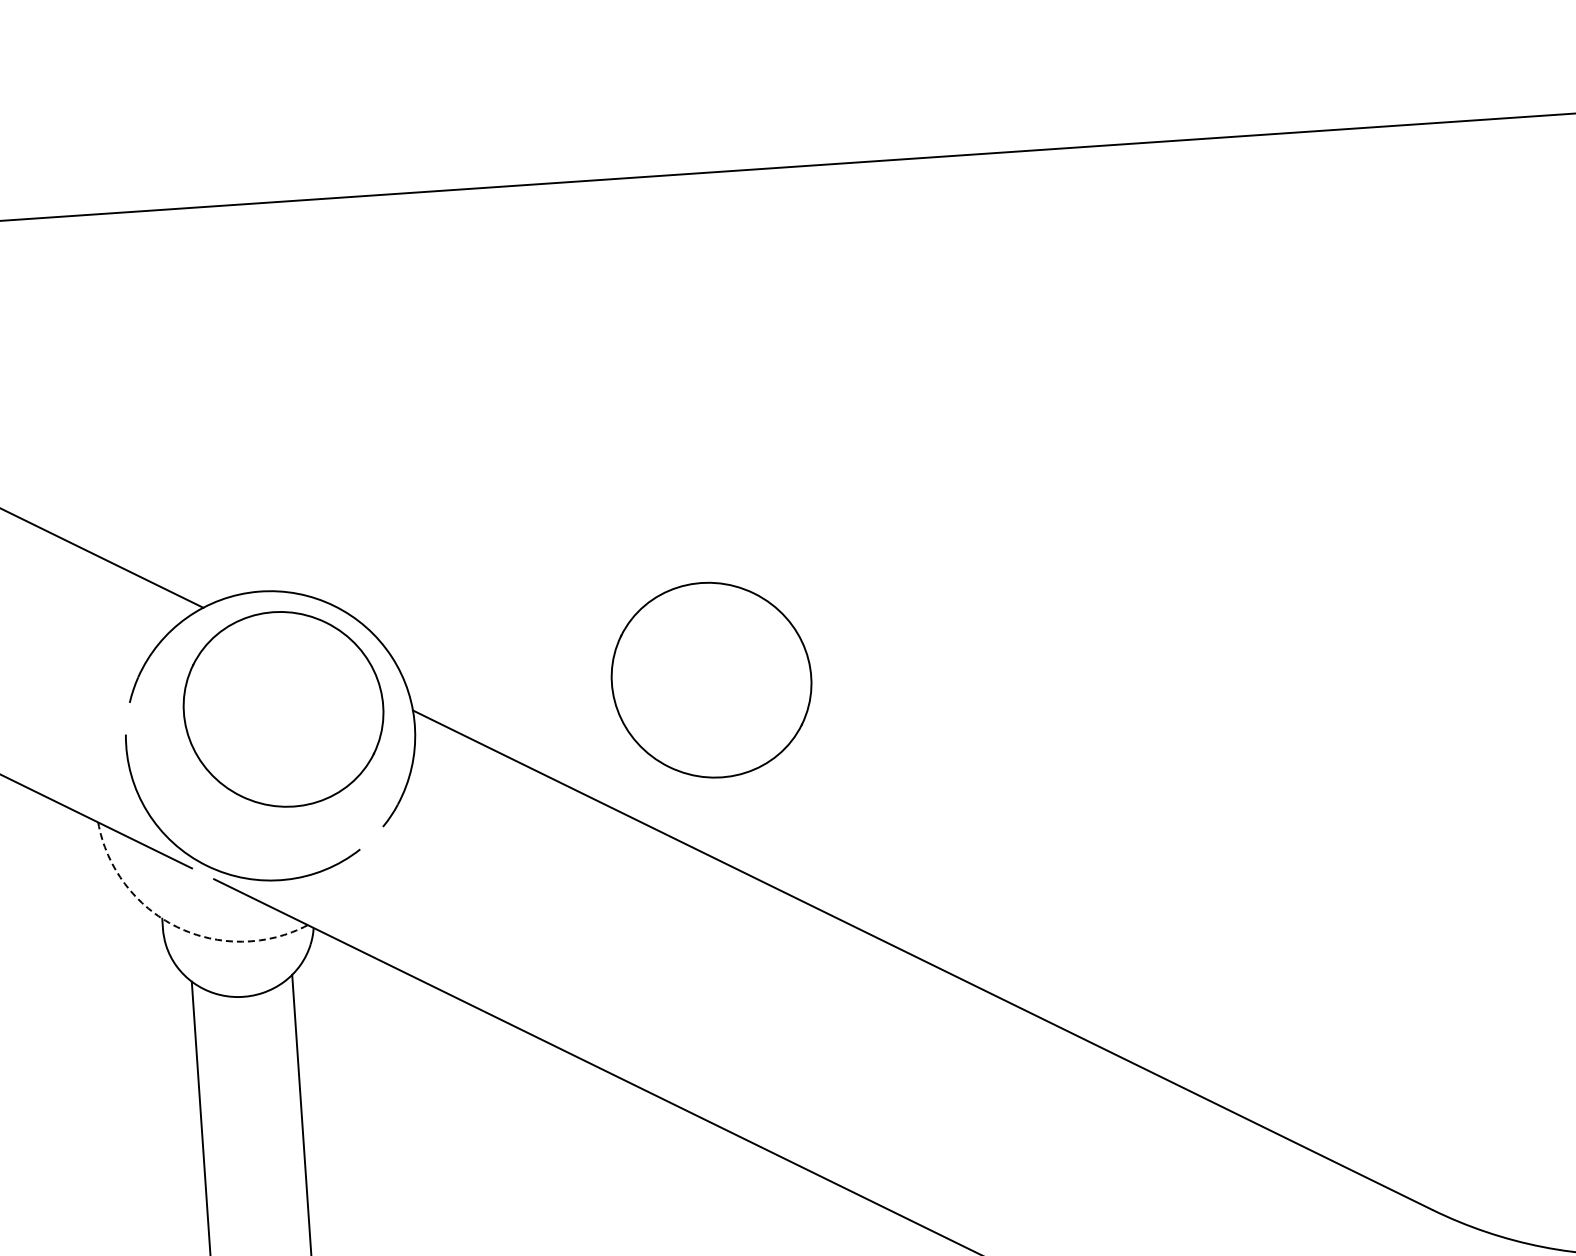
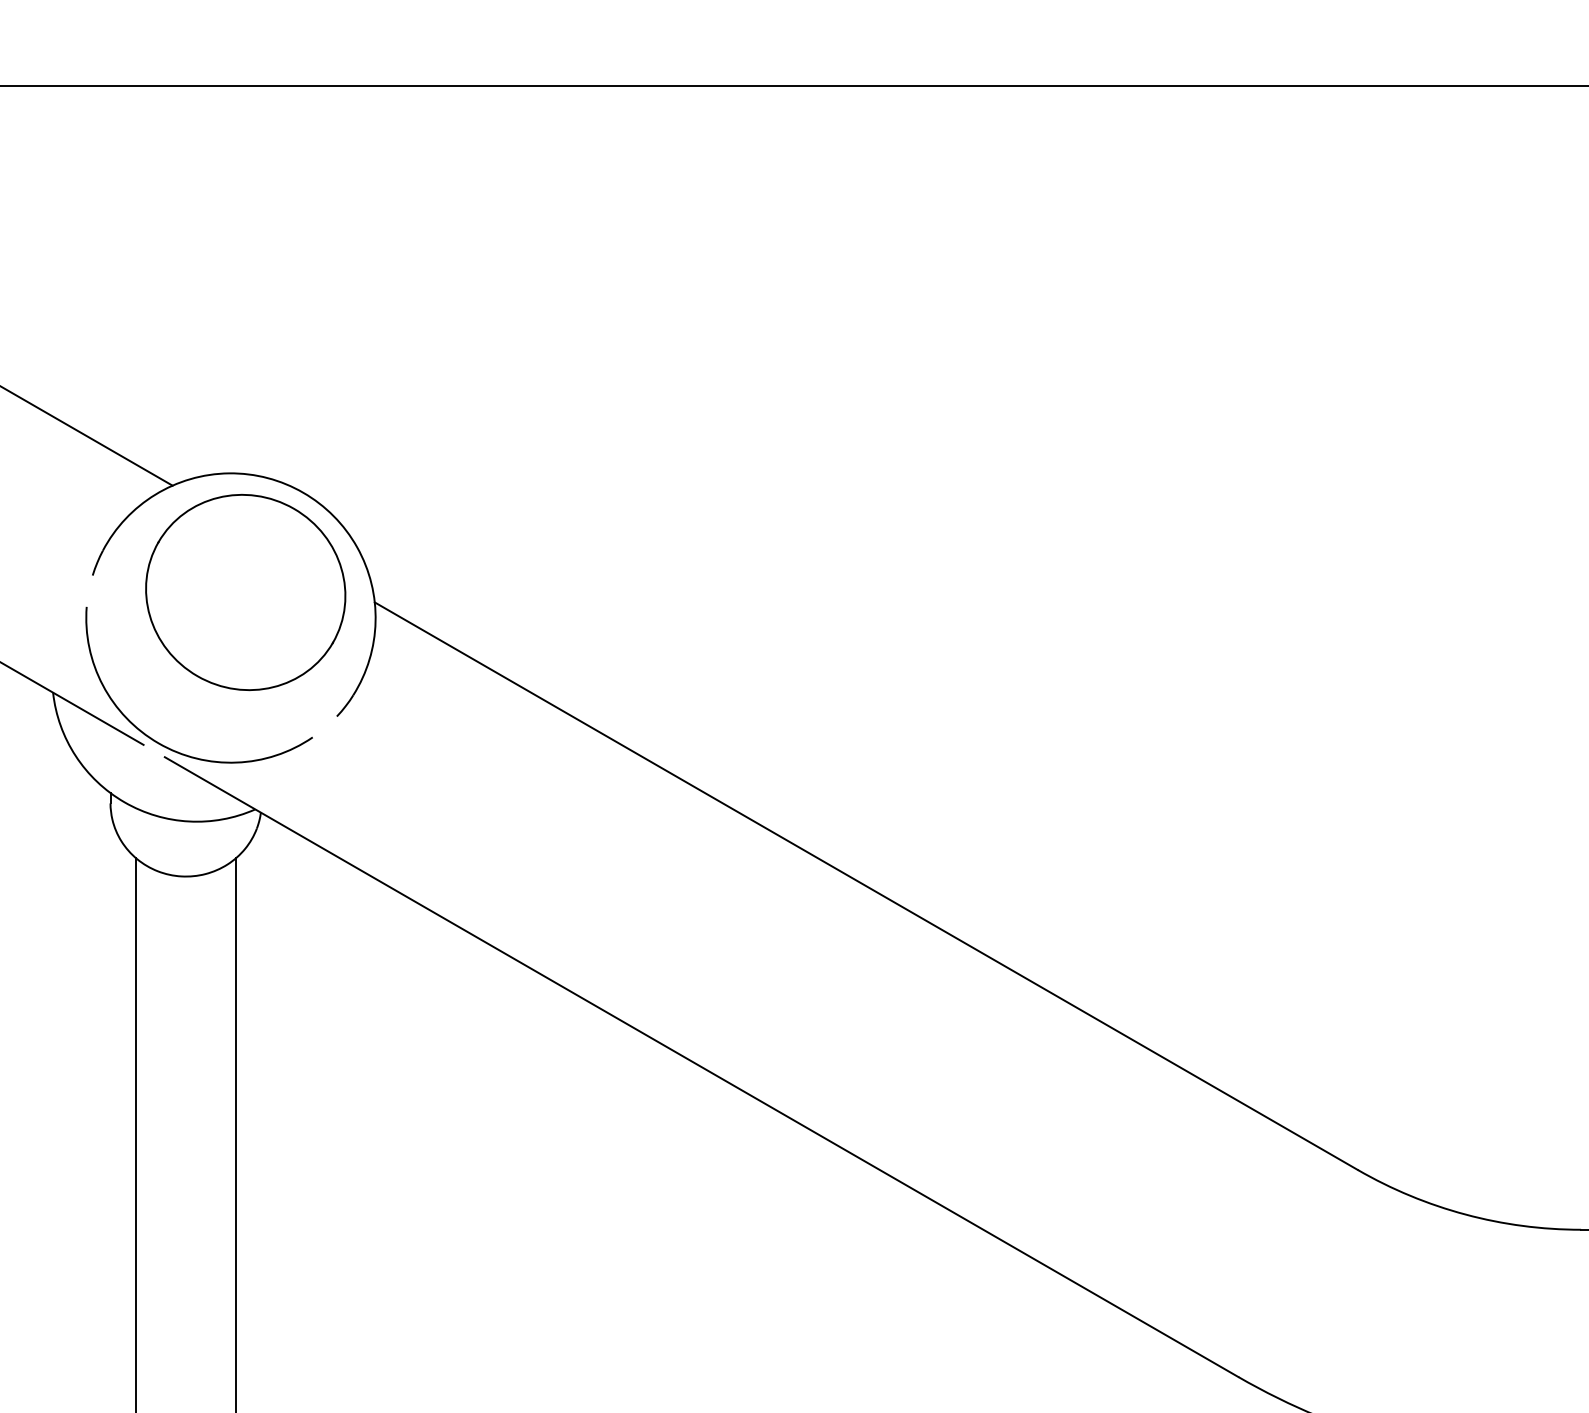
part: (711, 680) -> (674, 592), removed
arc: (176, 927) -> (124, 802), dashed -> solid

